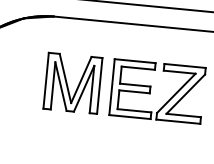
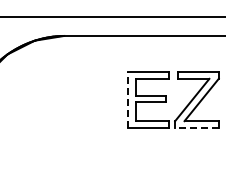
part: (73, 82) -> (89, 99), removed
line: (112, 87) -> (128, 100), solid -> dashed
line: (177, 121) -> (196, 127), solid -> dashed

